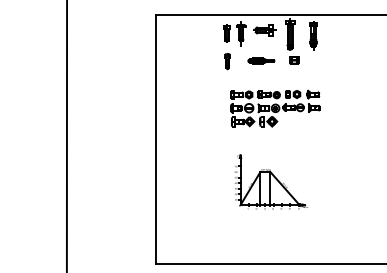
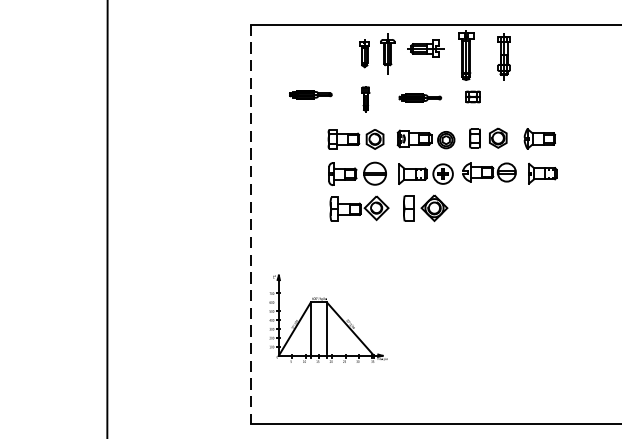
part: (193, 58) -> (311, 94), added
part: (275, 108) -> (442, 174), size x1.6
line: (156, 140) -> (251, 225), solid -> dashed
part: (271, 181) -> (328, 317), moved

